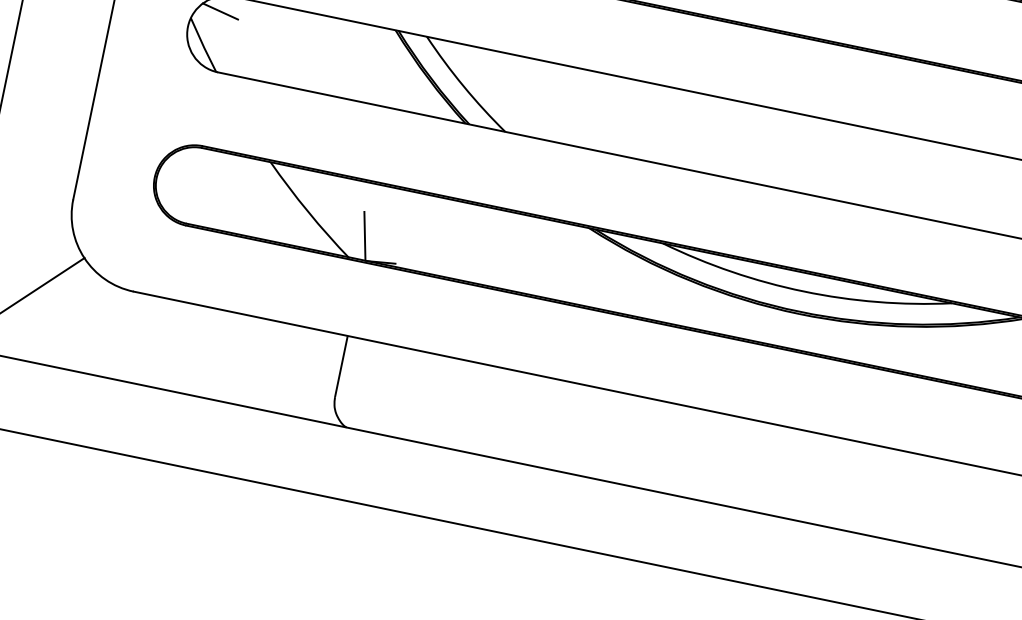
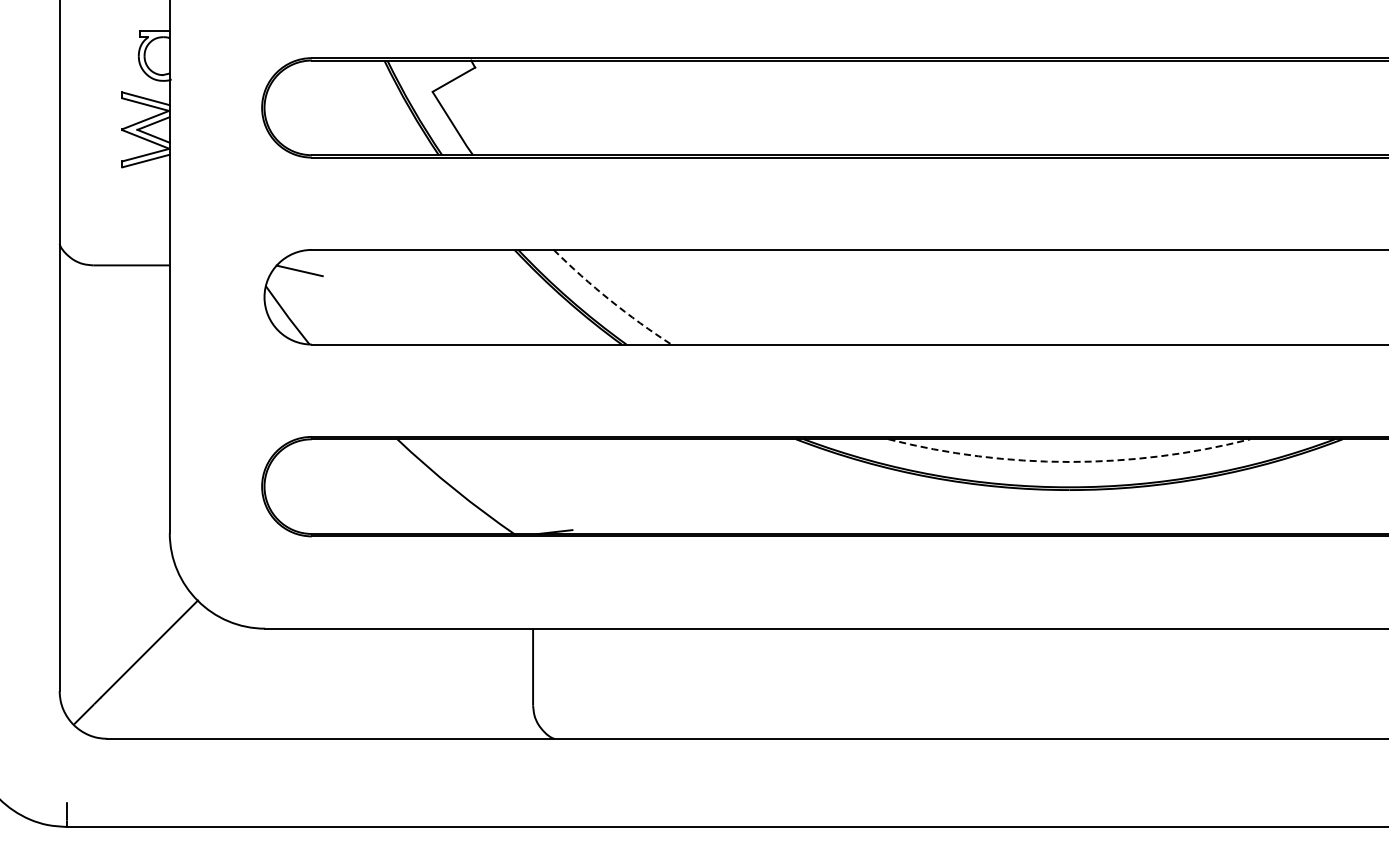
arc: (463, 86) -> (610, 300), solid -> dashed
line: (364, 235) -> (528, 504), removed
arc: (803, 291) -> (1069, 461), solid -> dashed

